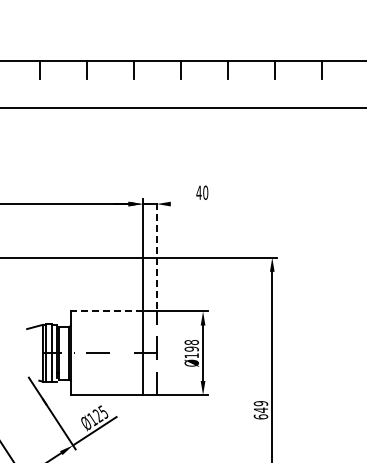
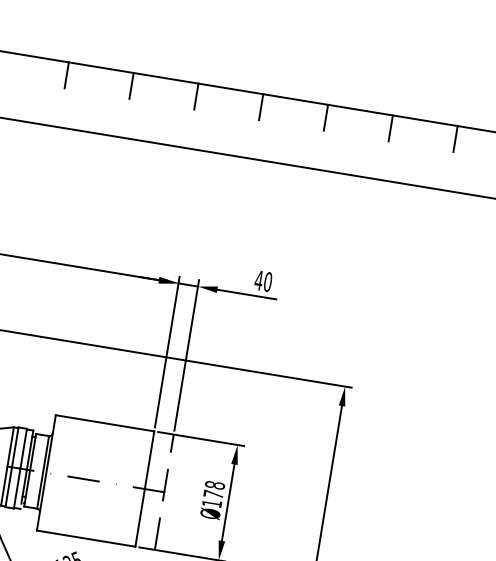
line: (191, 204) -> (245, 294), added
line: (156, 254) -> (186, 356), dashed -> solid
line: (106, 311) -> (104, 423), dashed -> solid
text: (191, 348) -> (213, 493), Ø198 -> Ø178

